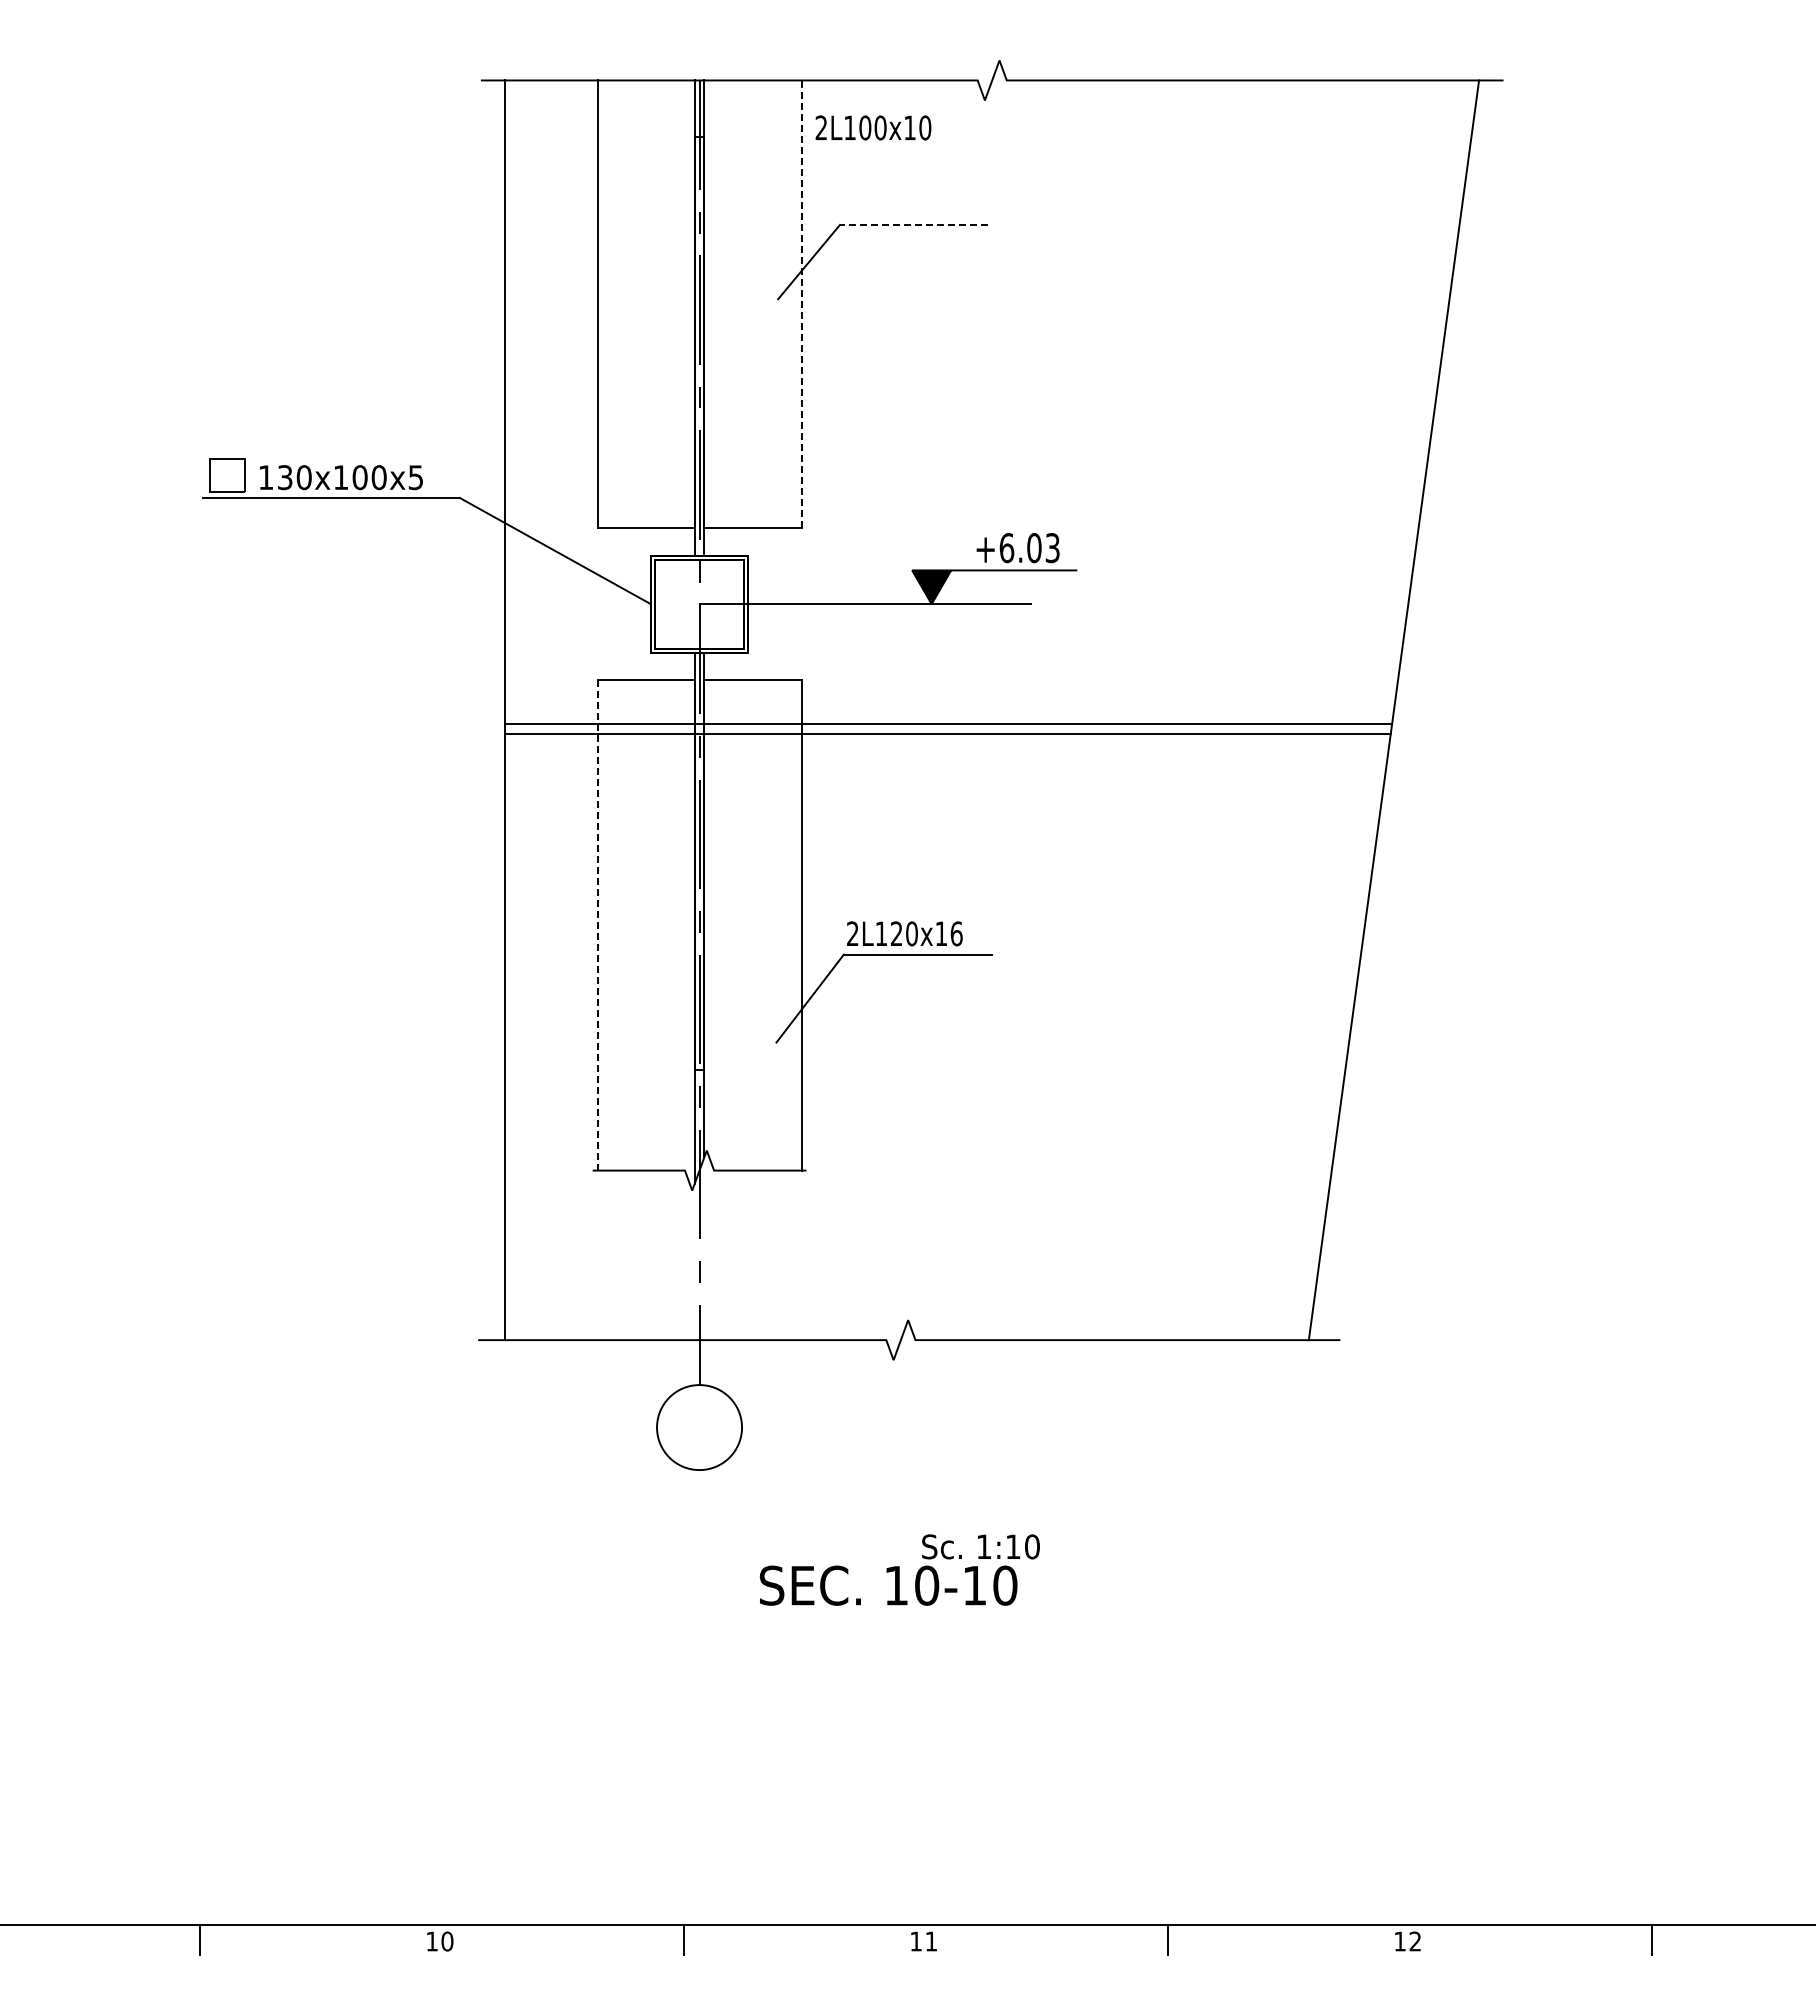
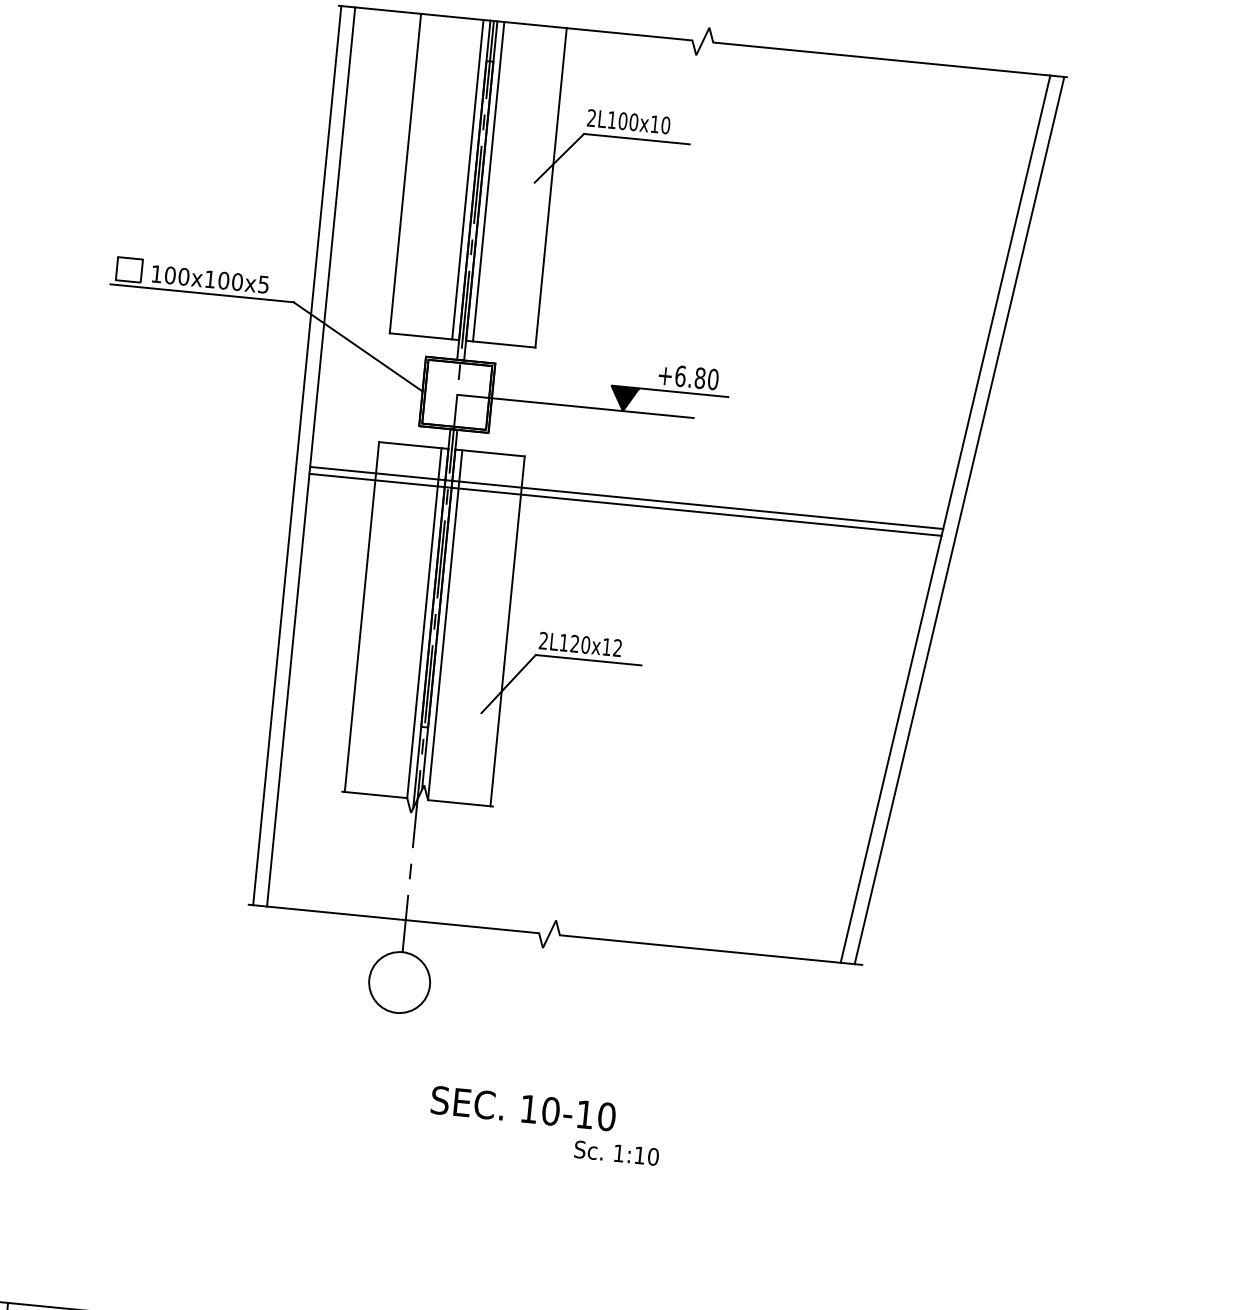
text: (873, 127) -> (628, 121), moved
line: (913, 224) -> (636, 138), dashed -> solid
line: (684, 303) -> (467, 179), added
line: (714, 303) -> (489, 181), added
line: (801, 304) -> (551, 188), dashed -> solid
text: (284, 477) -> (169, 275), 130x100x5 -> 100x100x5
text: (1043, 548) -> (706, 379), +6.03 -> +6.80
line: (485, 710) -> (297, 455), added
line: (1413, 710) -> (959, 520), added
line: (684, 925) -> (424, 623), added
line: (714, 925) -> (445, 625), added
line: (597, 926) -> (361, 617), dashed -> solid
text: (956, 933) -> (617, 647), 2L120x16 -> 2L120x12
text: (980, 1546) -> (616, 1152), moved

